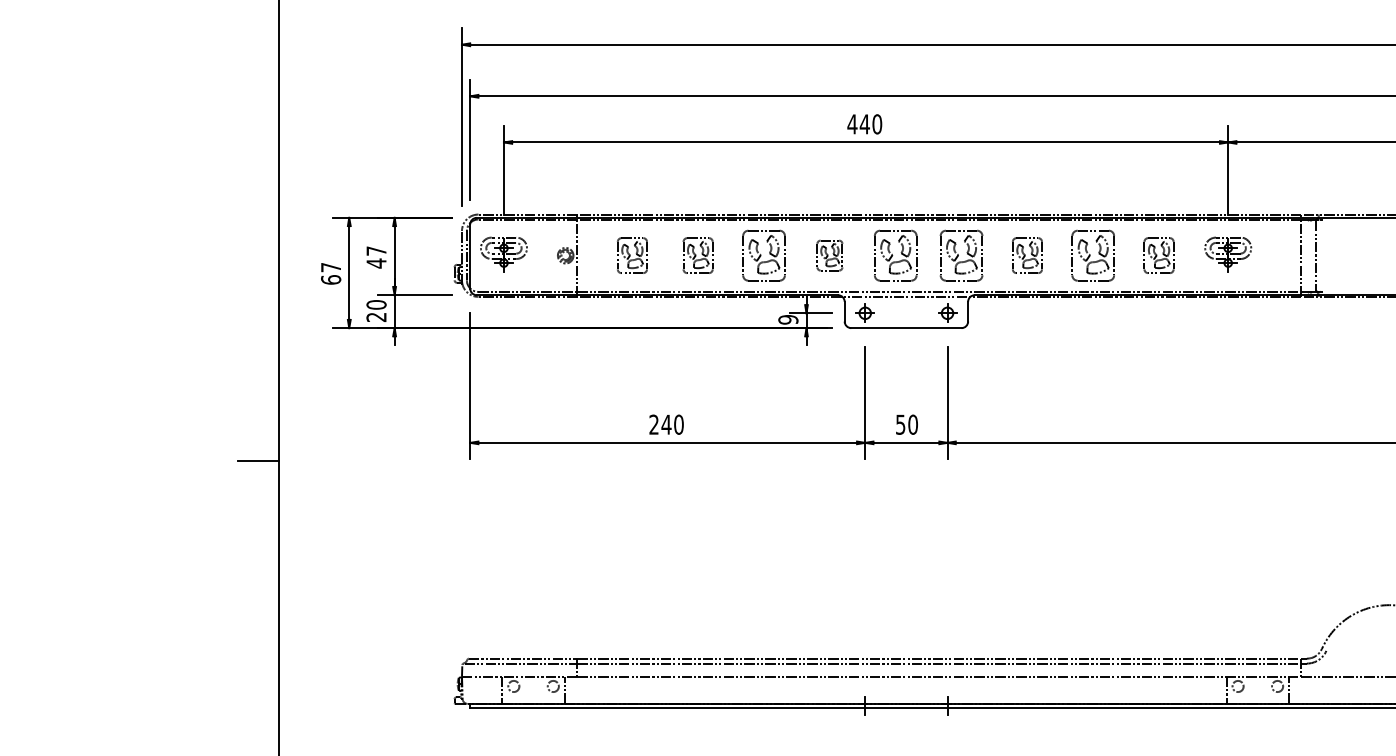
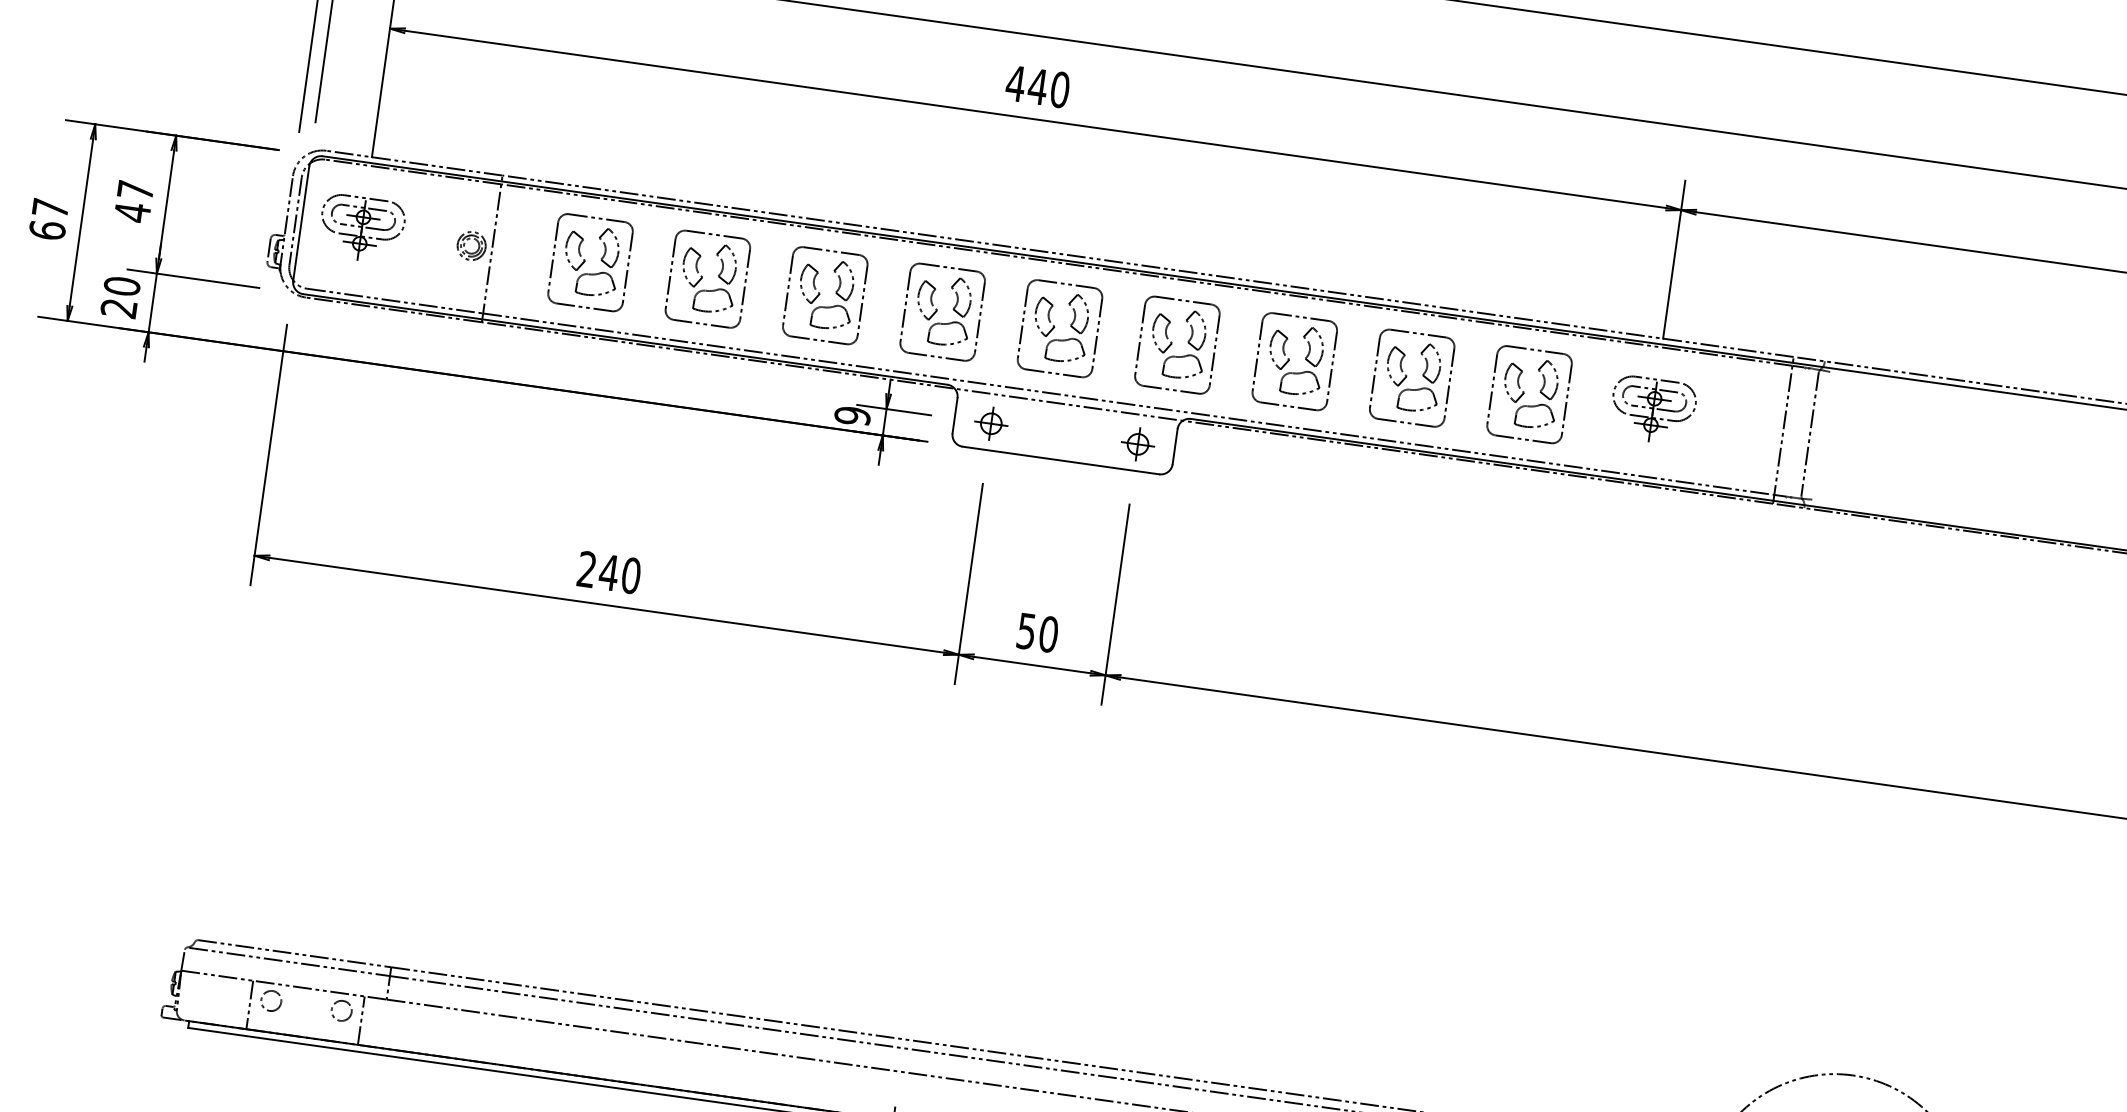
part: (632, 255) -> (590, 262), size x1.43
part: (697, 255) -> (706, 278), size x1.43
part: (829, 255) -> (942, 311), size x1.67
part: (1027, 255) -> (1295, 361), size x1.43
part: (1158, 255) -> (1528, 394), size x1.43

